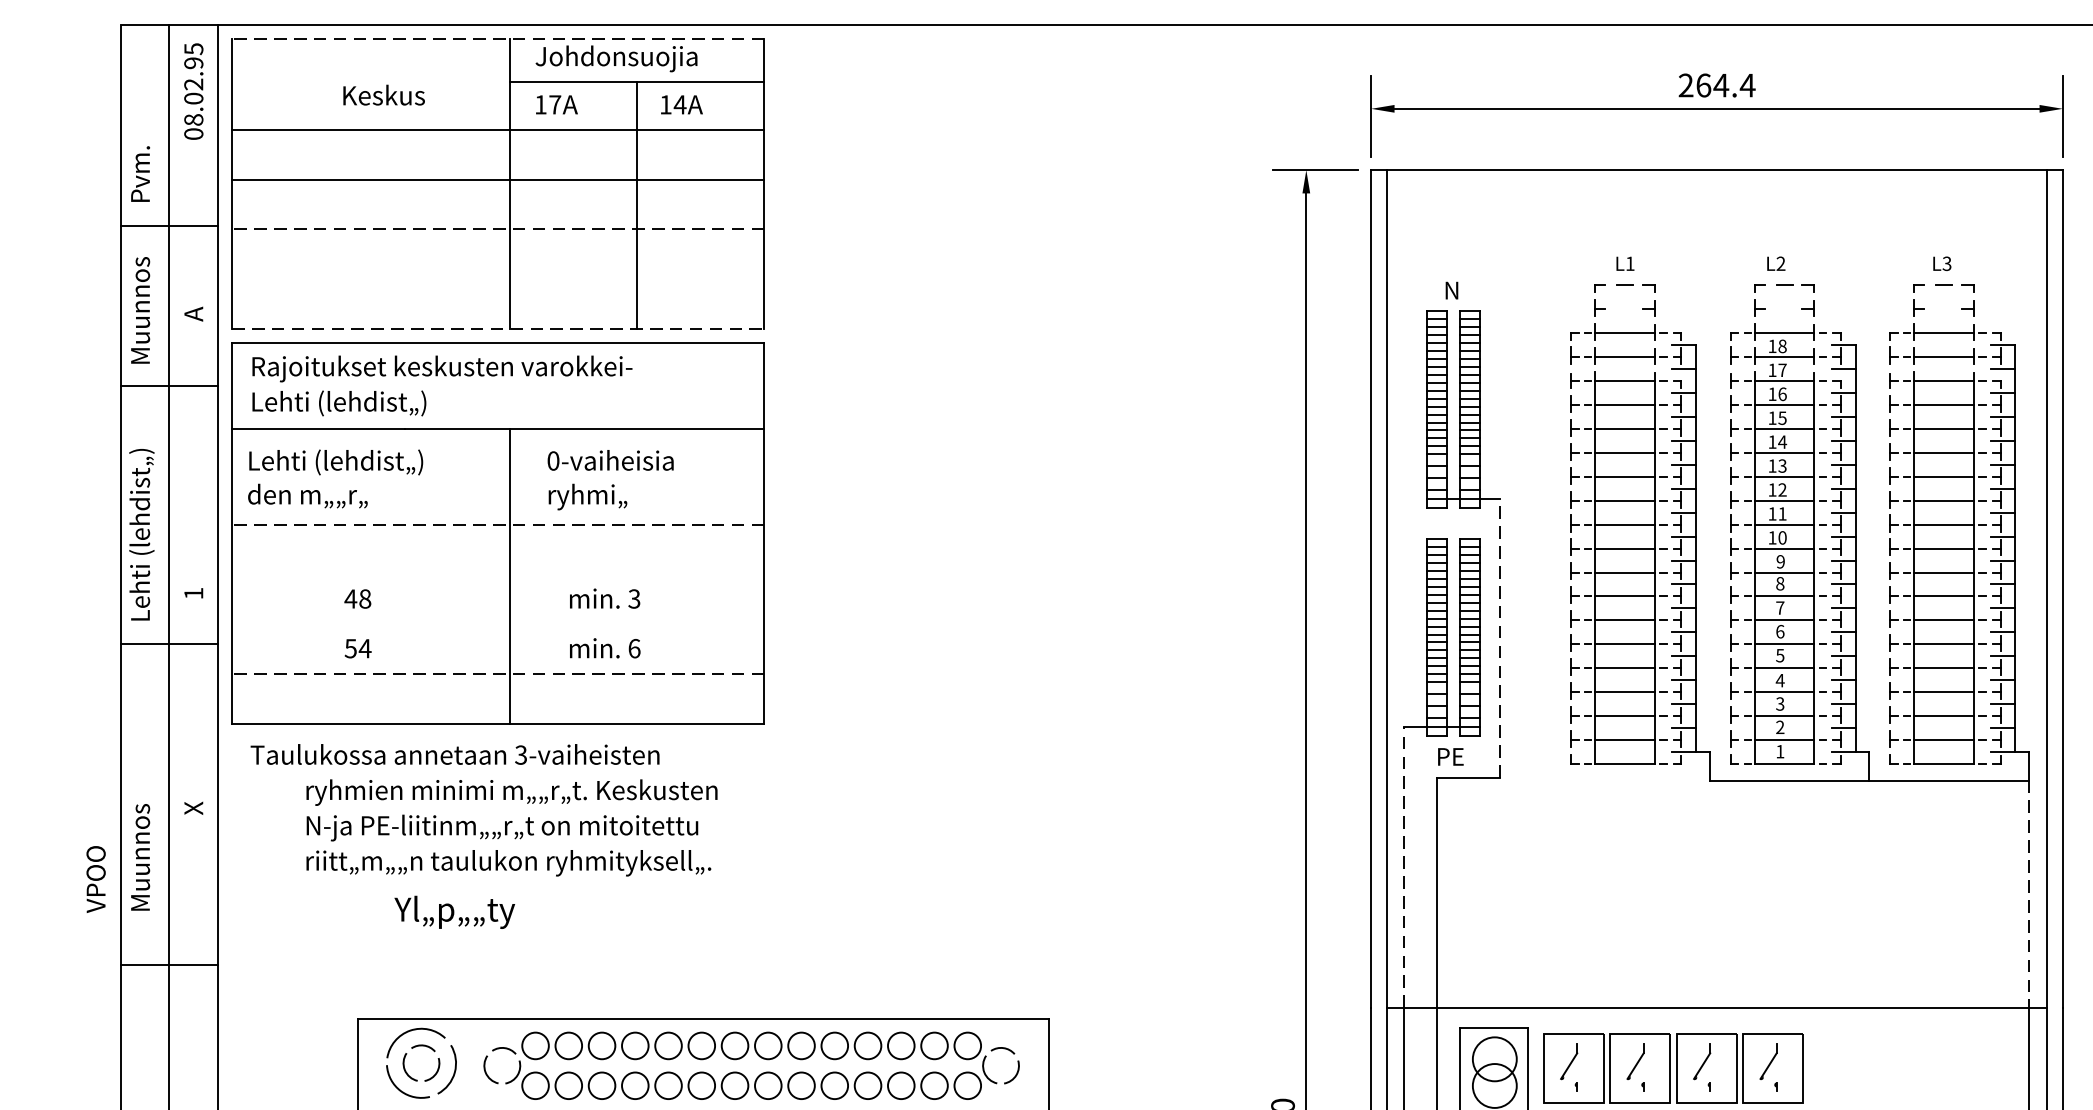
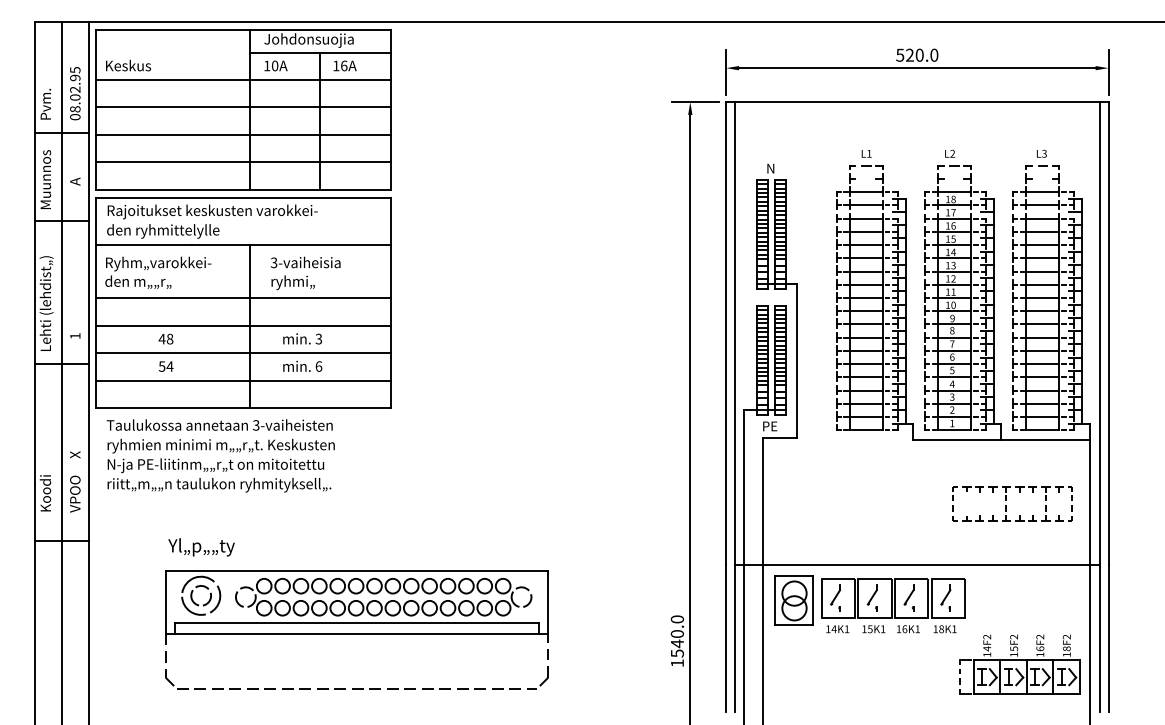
line: (498, 38) -> (243, 29), dashed -> solid
text: (1717, 84) -> (917, 54), 264.4 -> 520.0
text: (194, 91) -> (75, 93), moved
text: (384, 94) -> (128, 65), moved
text: (555, 103) -> (275, 65), 17A -> 10A
text: (678, 103) -> (343, 65), 14A -> 16A
line: (498, 228) -> (243, 134), dashed -> solid
line: (498, 279) -> (243, 162), added
line: (499, 328) -> (244, 189), dashed -> solid
text: (353, 404) -> (163, 231), Lehti (lehdist„) -> den ryhmittelylle
text: (552, 460) -> (273, 262), 0-vaiheisia -> 3-vaiheisia
text: (346, 462) -> (159, 263), Lehti (lehdist„) -> Ryhm„varokkei-
line: (498, 525) -> (243, 298), dashed -> solid
line: (498, 574) -> (243, 325), added
line: (498, 624) -> (243, 353), added
line: (1500, 637) -> (797, 360), dashed -> solid
line: (498, 673) -> (243, 380), dashed -> solid
text: (510, 827) -> (220, 465), moved
text: (139, 856) -> (45, 481), Muunnos -> Koodi
line: (1404, 867) -> (744, 487), dashed -> solid
text: (96, 878) -> (75, 493), moved
line: (2028, 894) -> (1089, 502), dashed -> solid
part: (1878, 899) -> (1006, 505), added
text: (454, 912) -> (201, 547), moved

